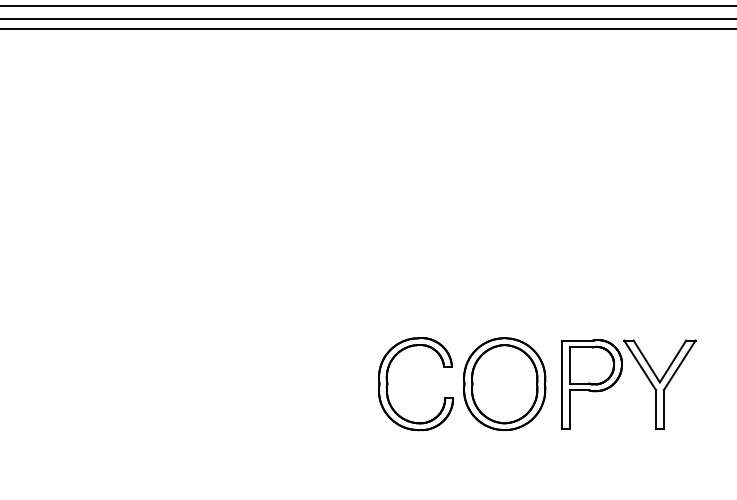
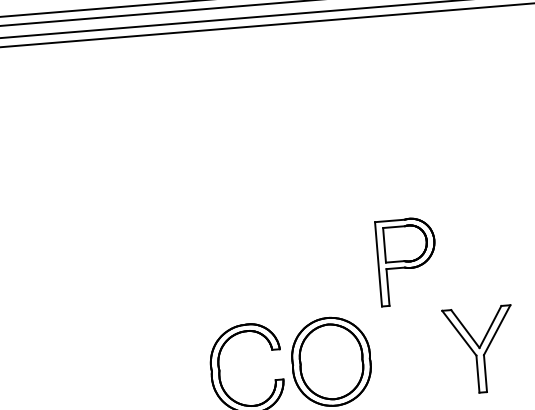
part: (591, 384) -> (406, 261), moved

